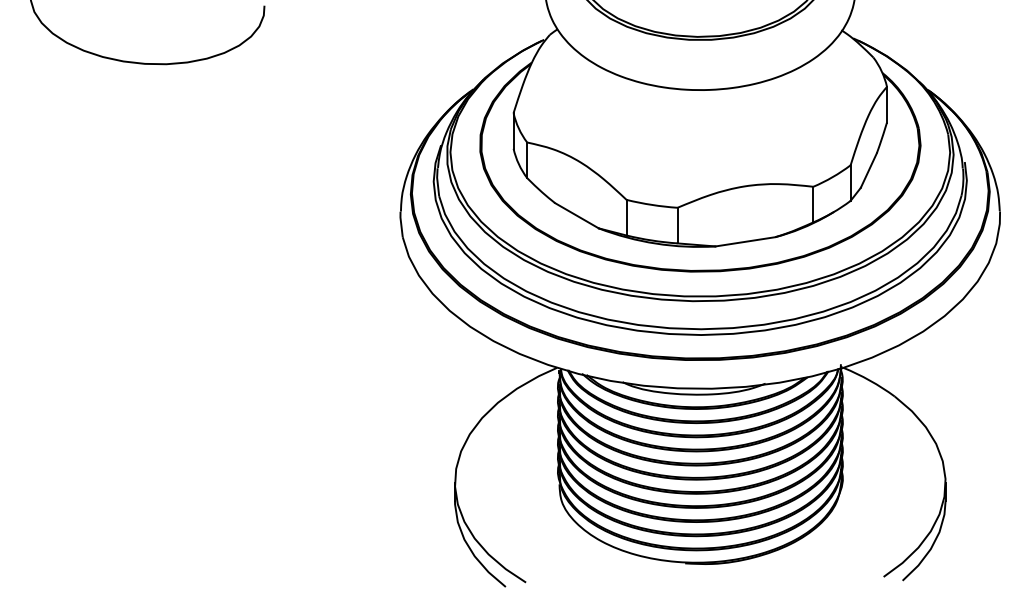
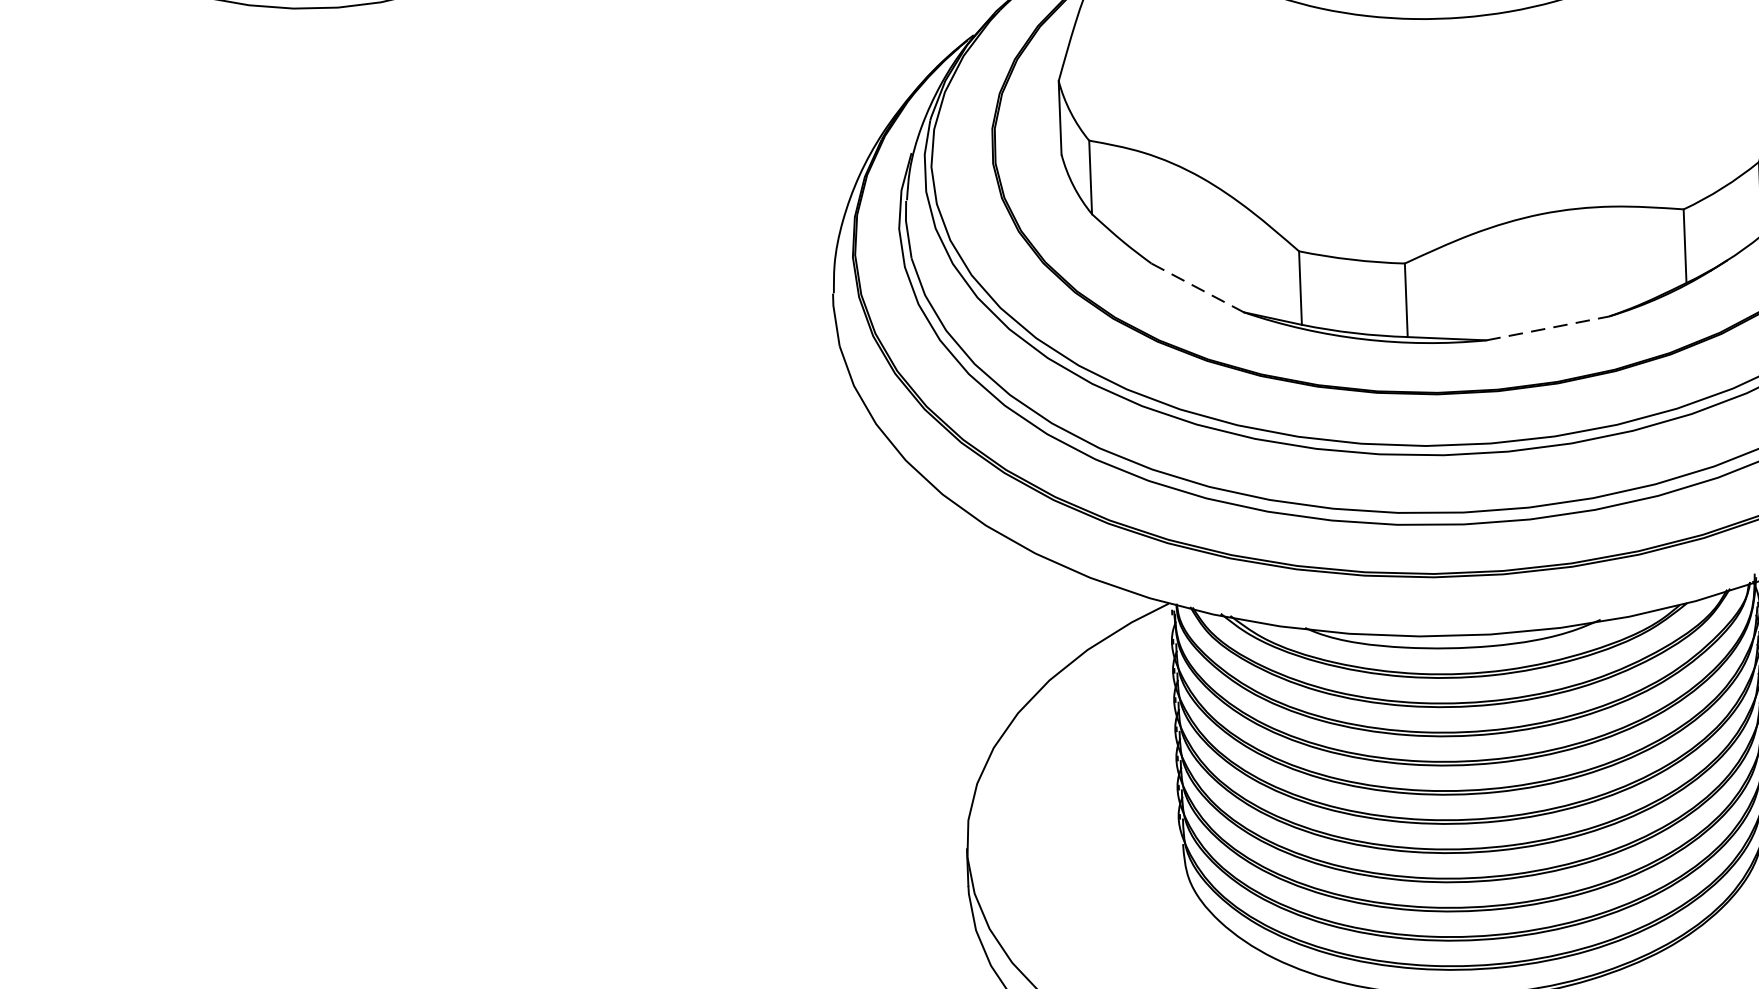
line: (577, 216) -> (1198, 289), solid -> dashed
line: (745, 241) -> (1547, 327), solid -> dashed

